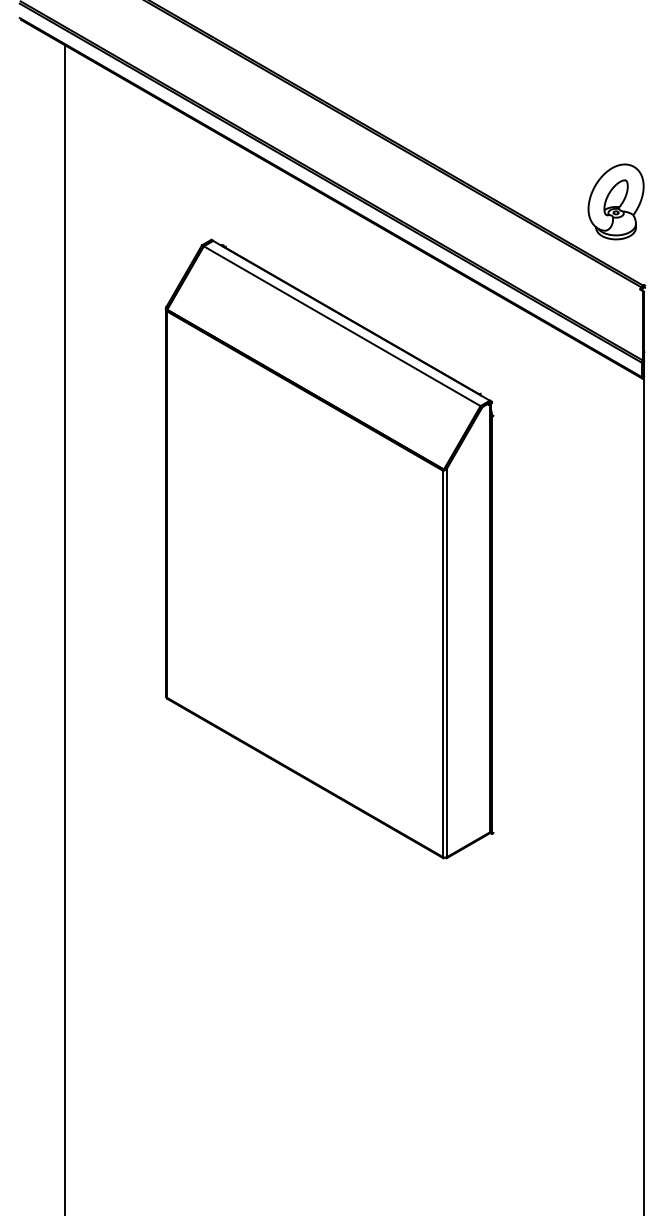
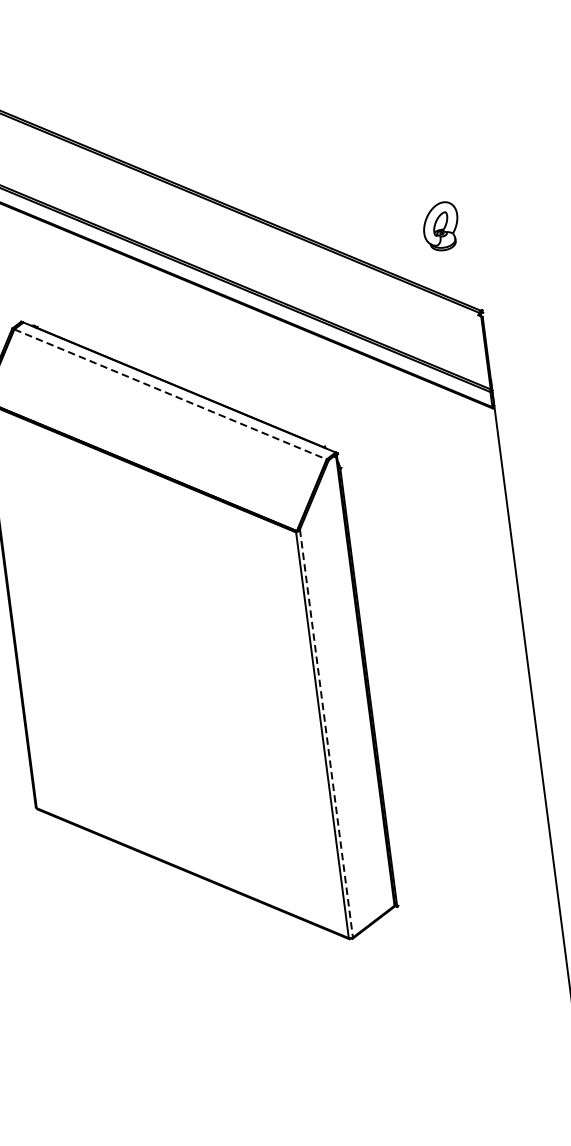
part: (615, 201) -> (440, 226), size x0.6
line: (342, 326) -> (170, 394), solid -> dashed
line: (447, 663) -> (327, 734), solid -> dashed

